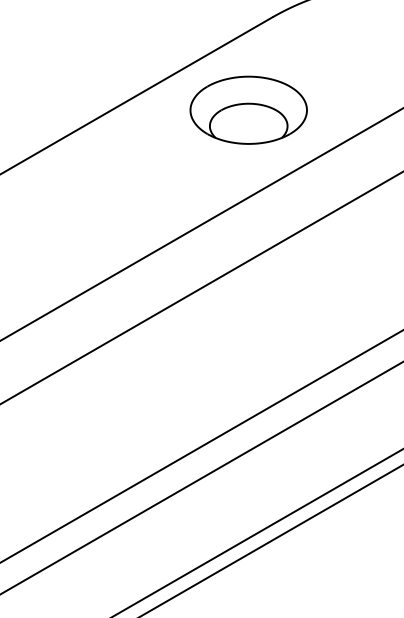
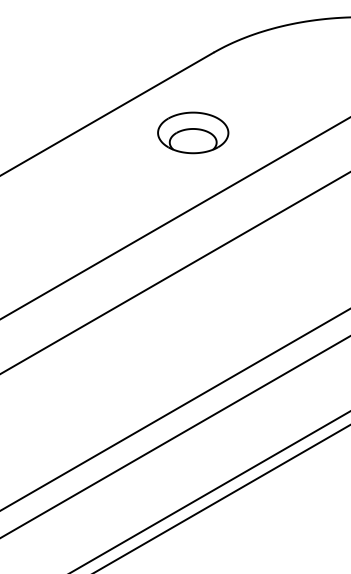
part: (249, 109) -> (193, 132), size x0.7

